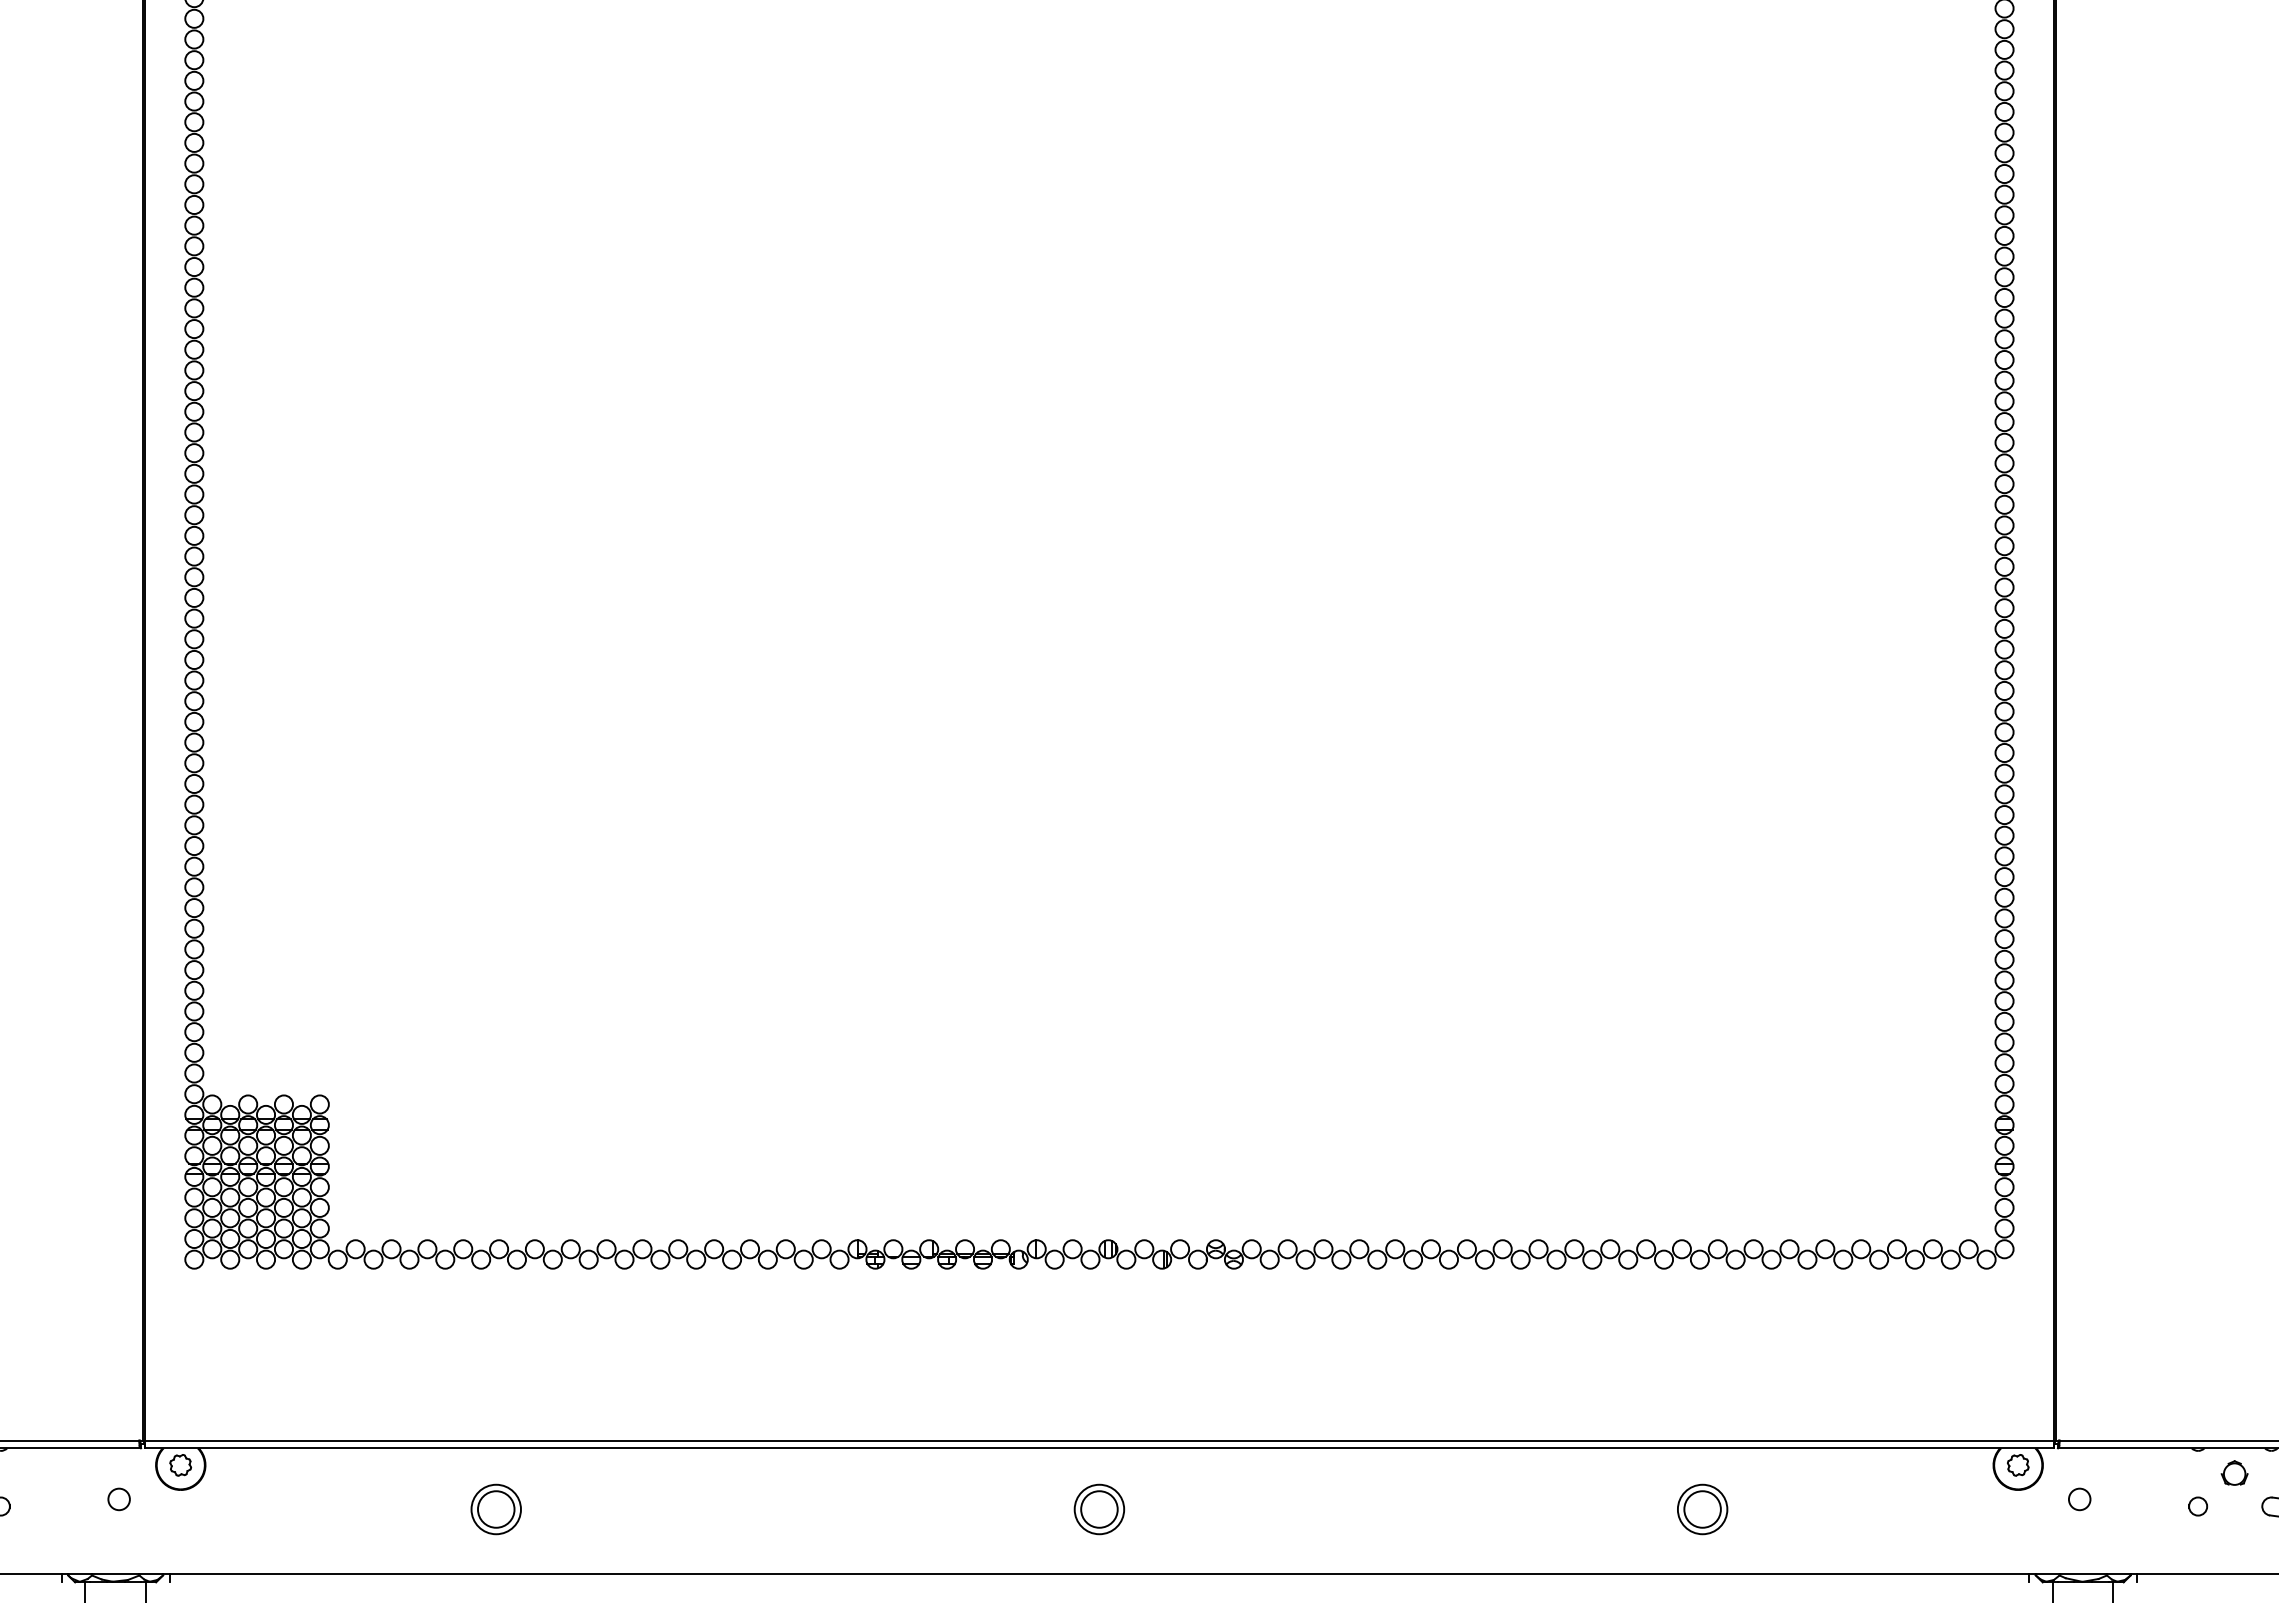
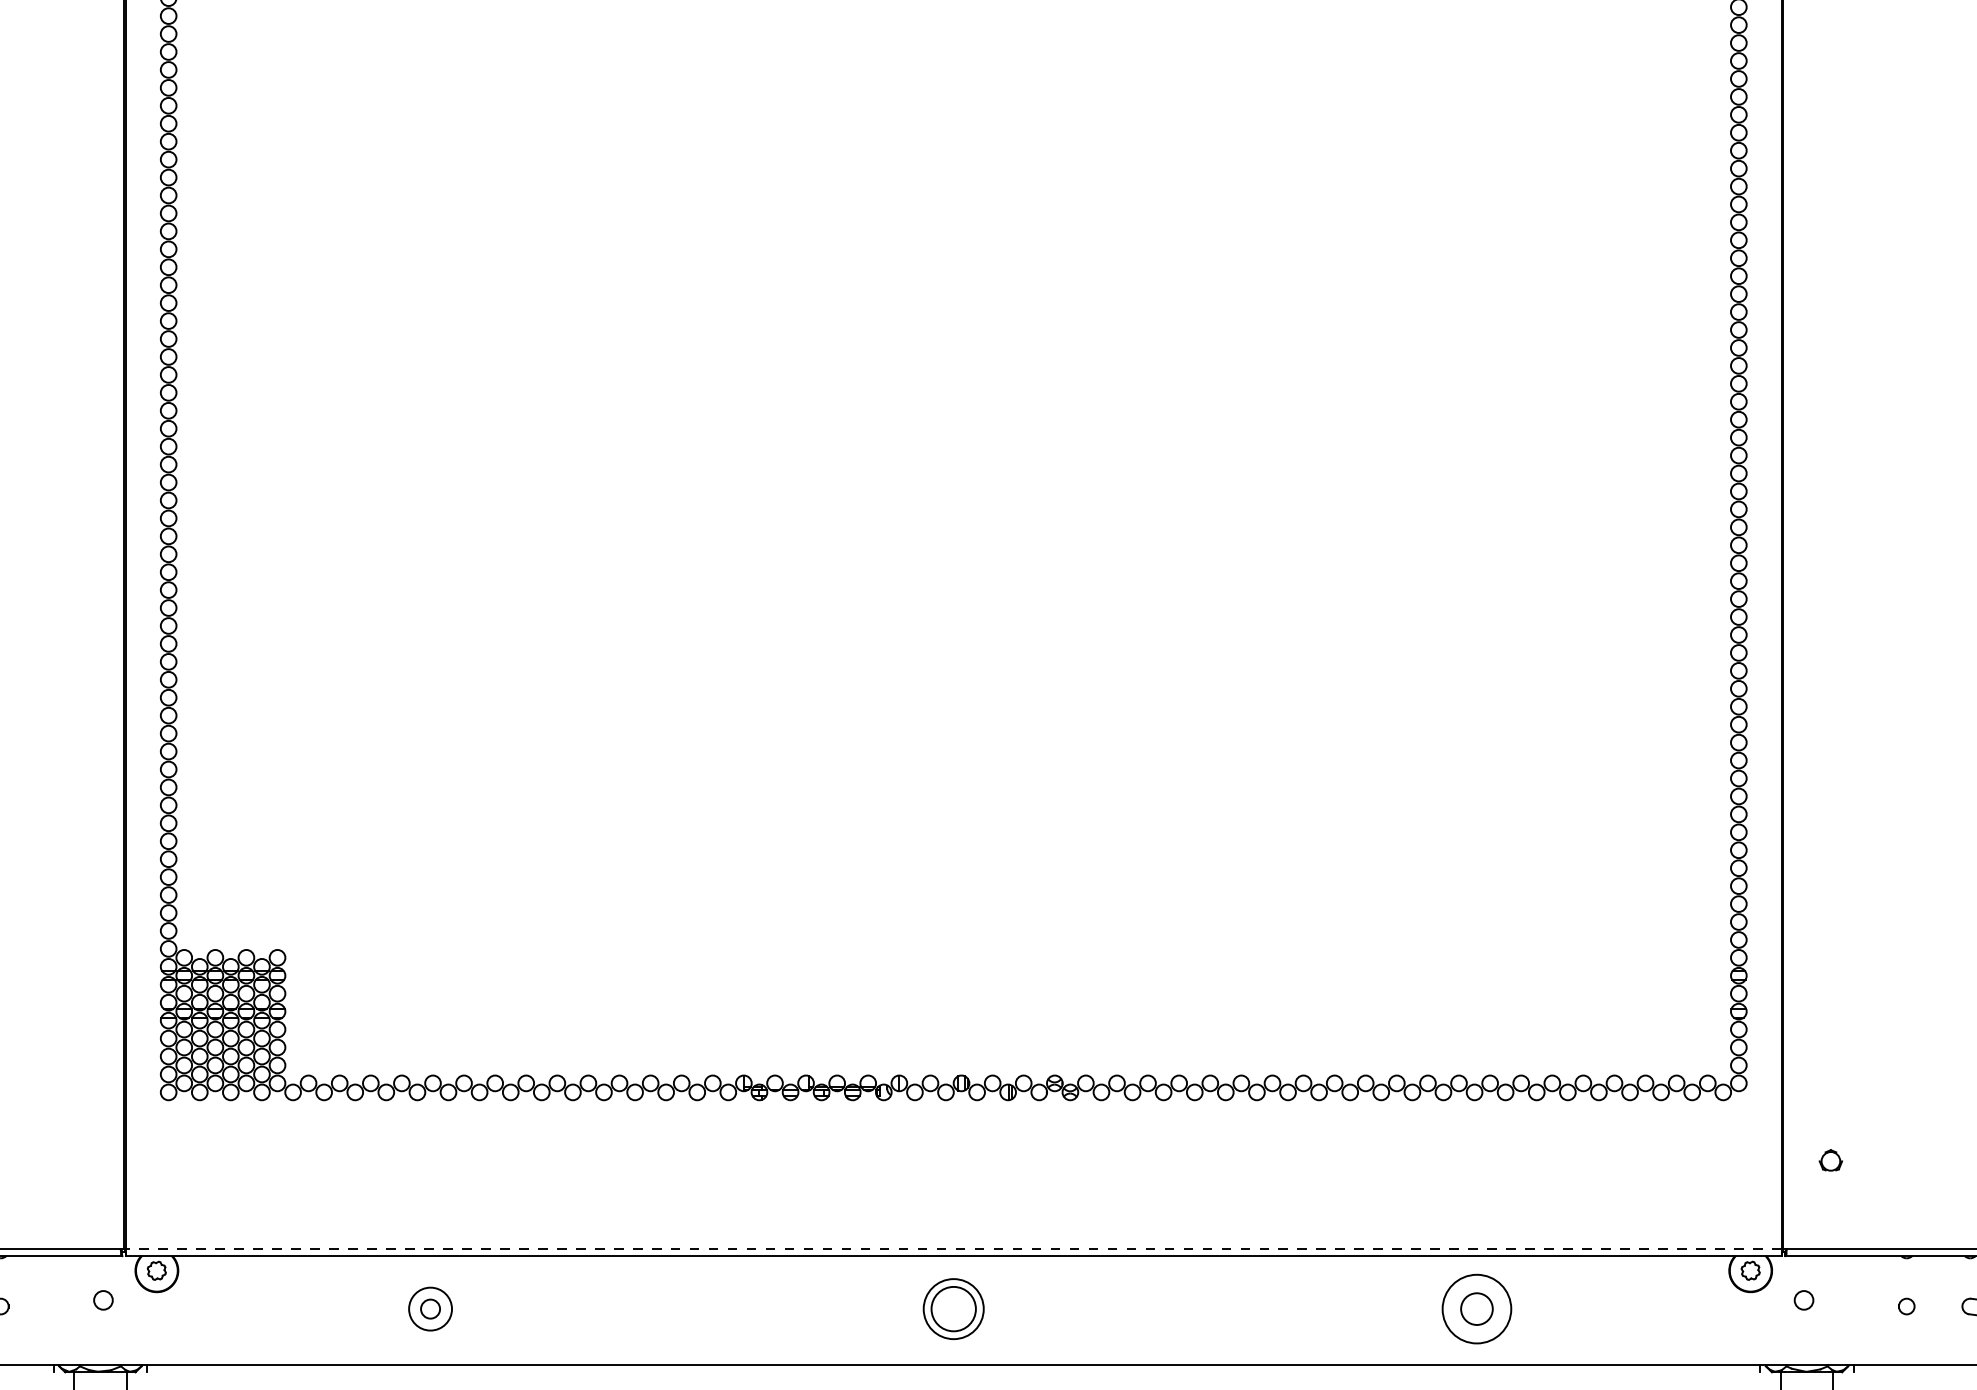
line: (1099, 1440) -> (953, 1249), solid -> dashed
part: (2234, 1472) -> (1830, 1159), moved
circle: (495, 1509) -> (429, 1309), size x0.6
part: (1099, 1509) -> (953, 1309), size x1.4
circle: (1702, 1509) -> (1476, 1309), size x1.6

